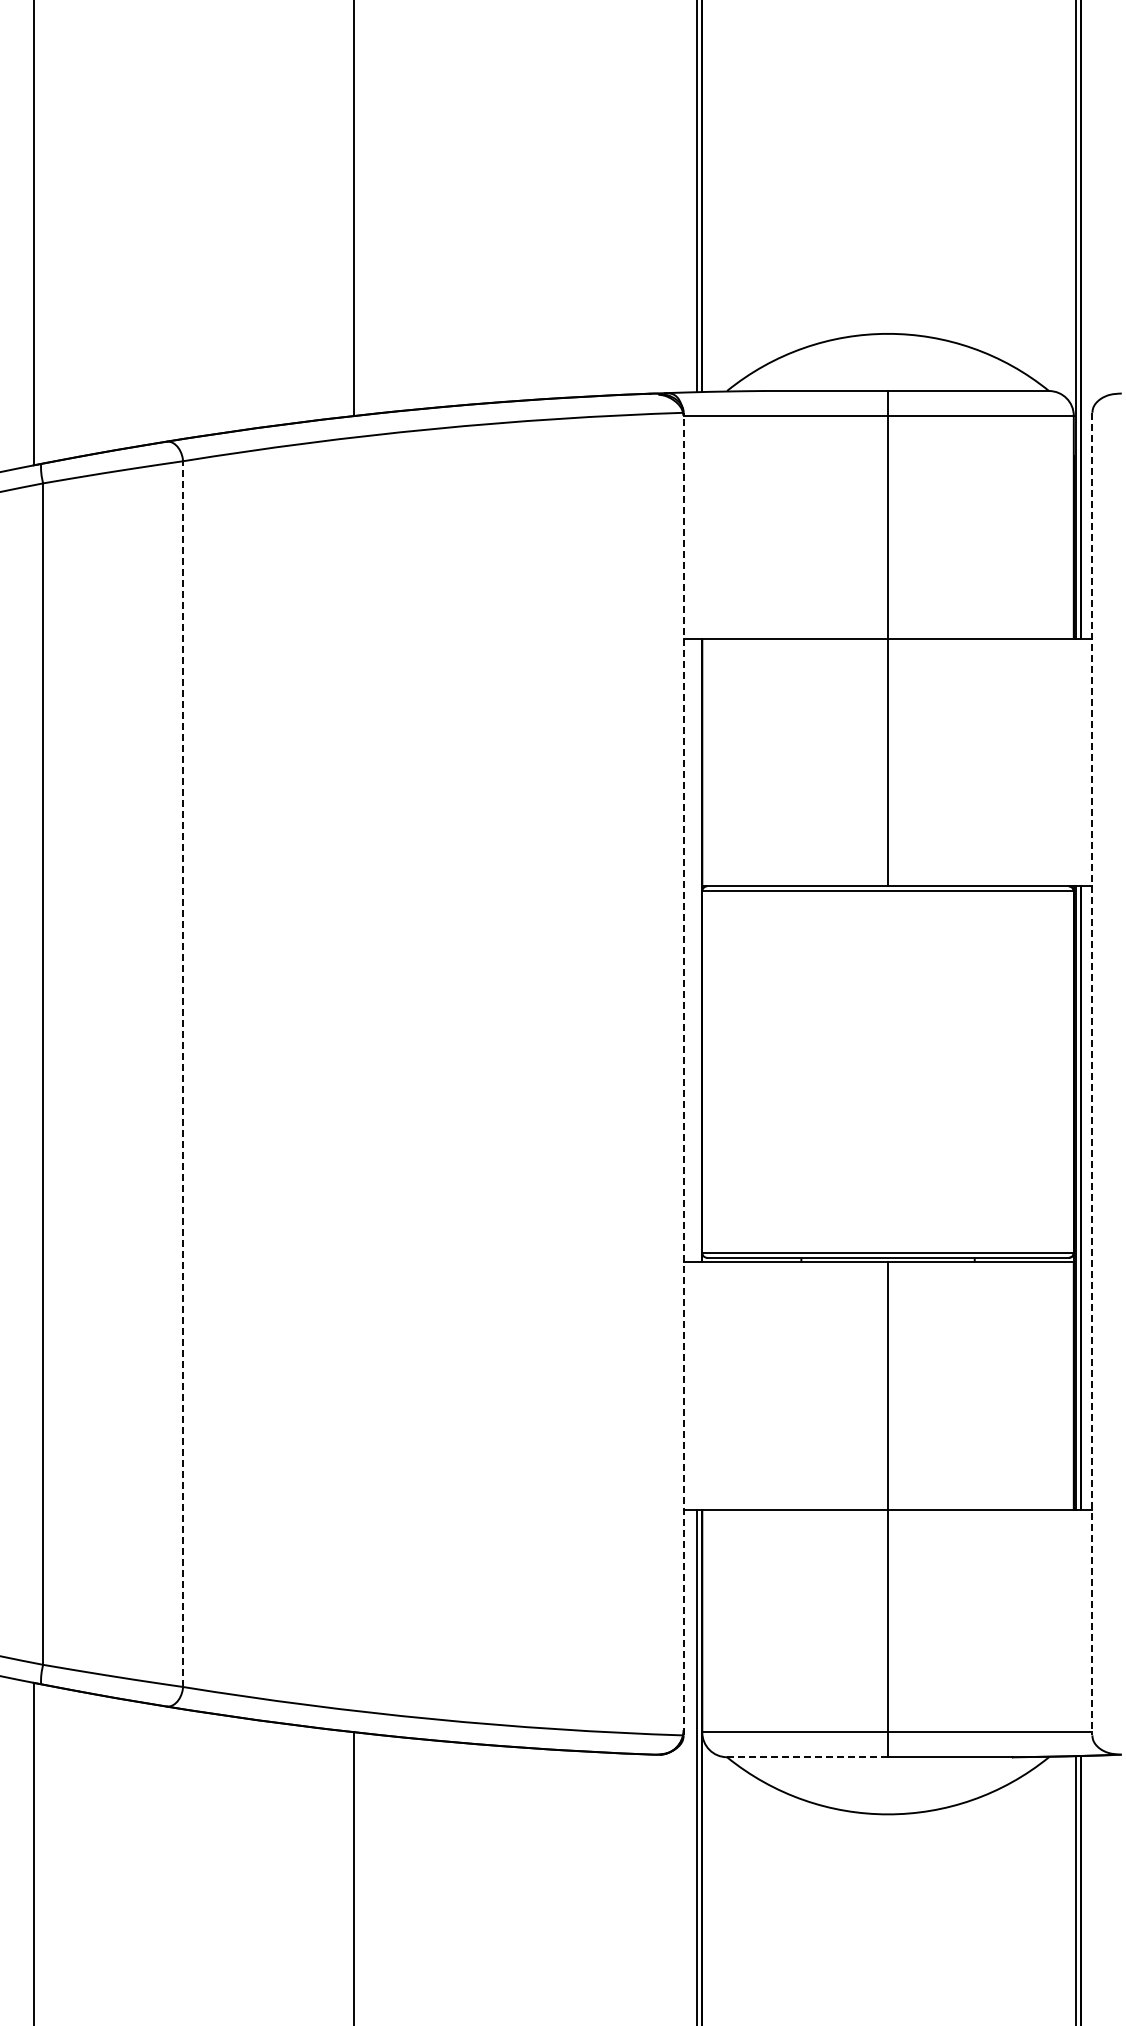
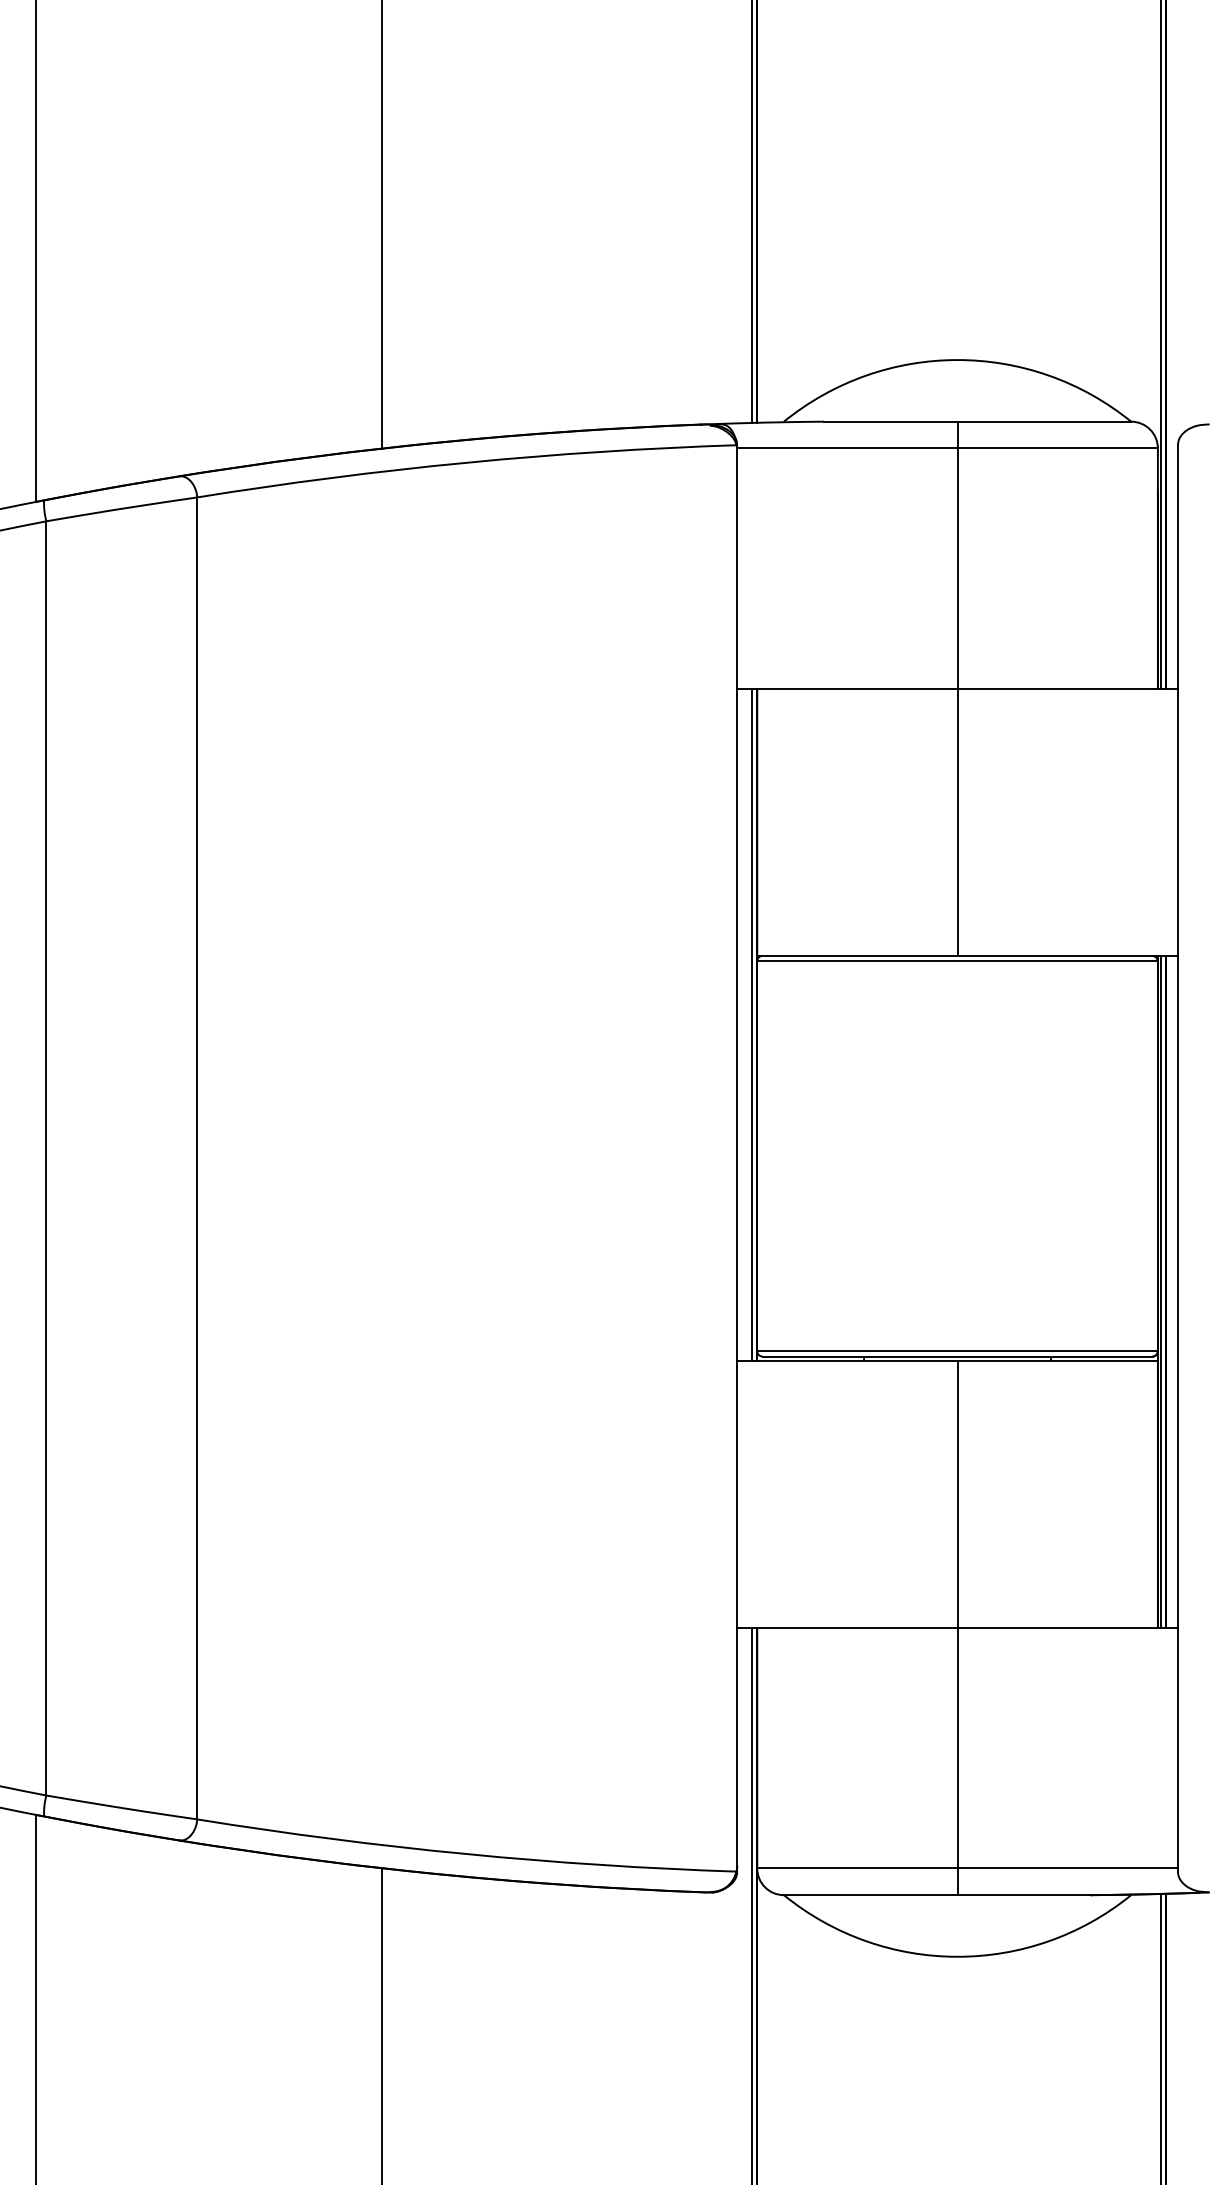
line: (697, 949) -> (752, 1024), added
line: (683, 1073) -> (736, 1157), dashed -> solid
line: (183, 1074) -> (197, 1158), dashed -> solid
line: (1092, 1074) -> (1178, 1158), dashed -> solid
line: (807, 1757) -> (870, 1895), dashed -> solid

